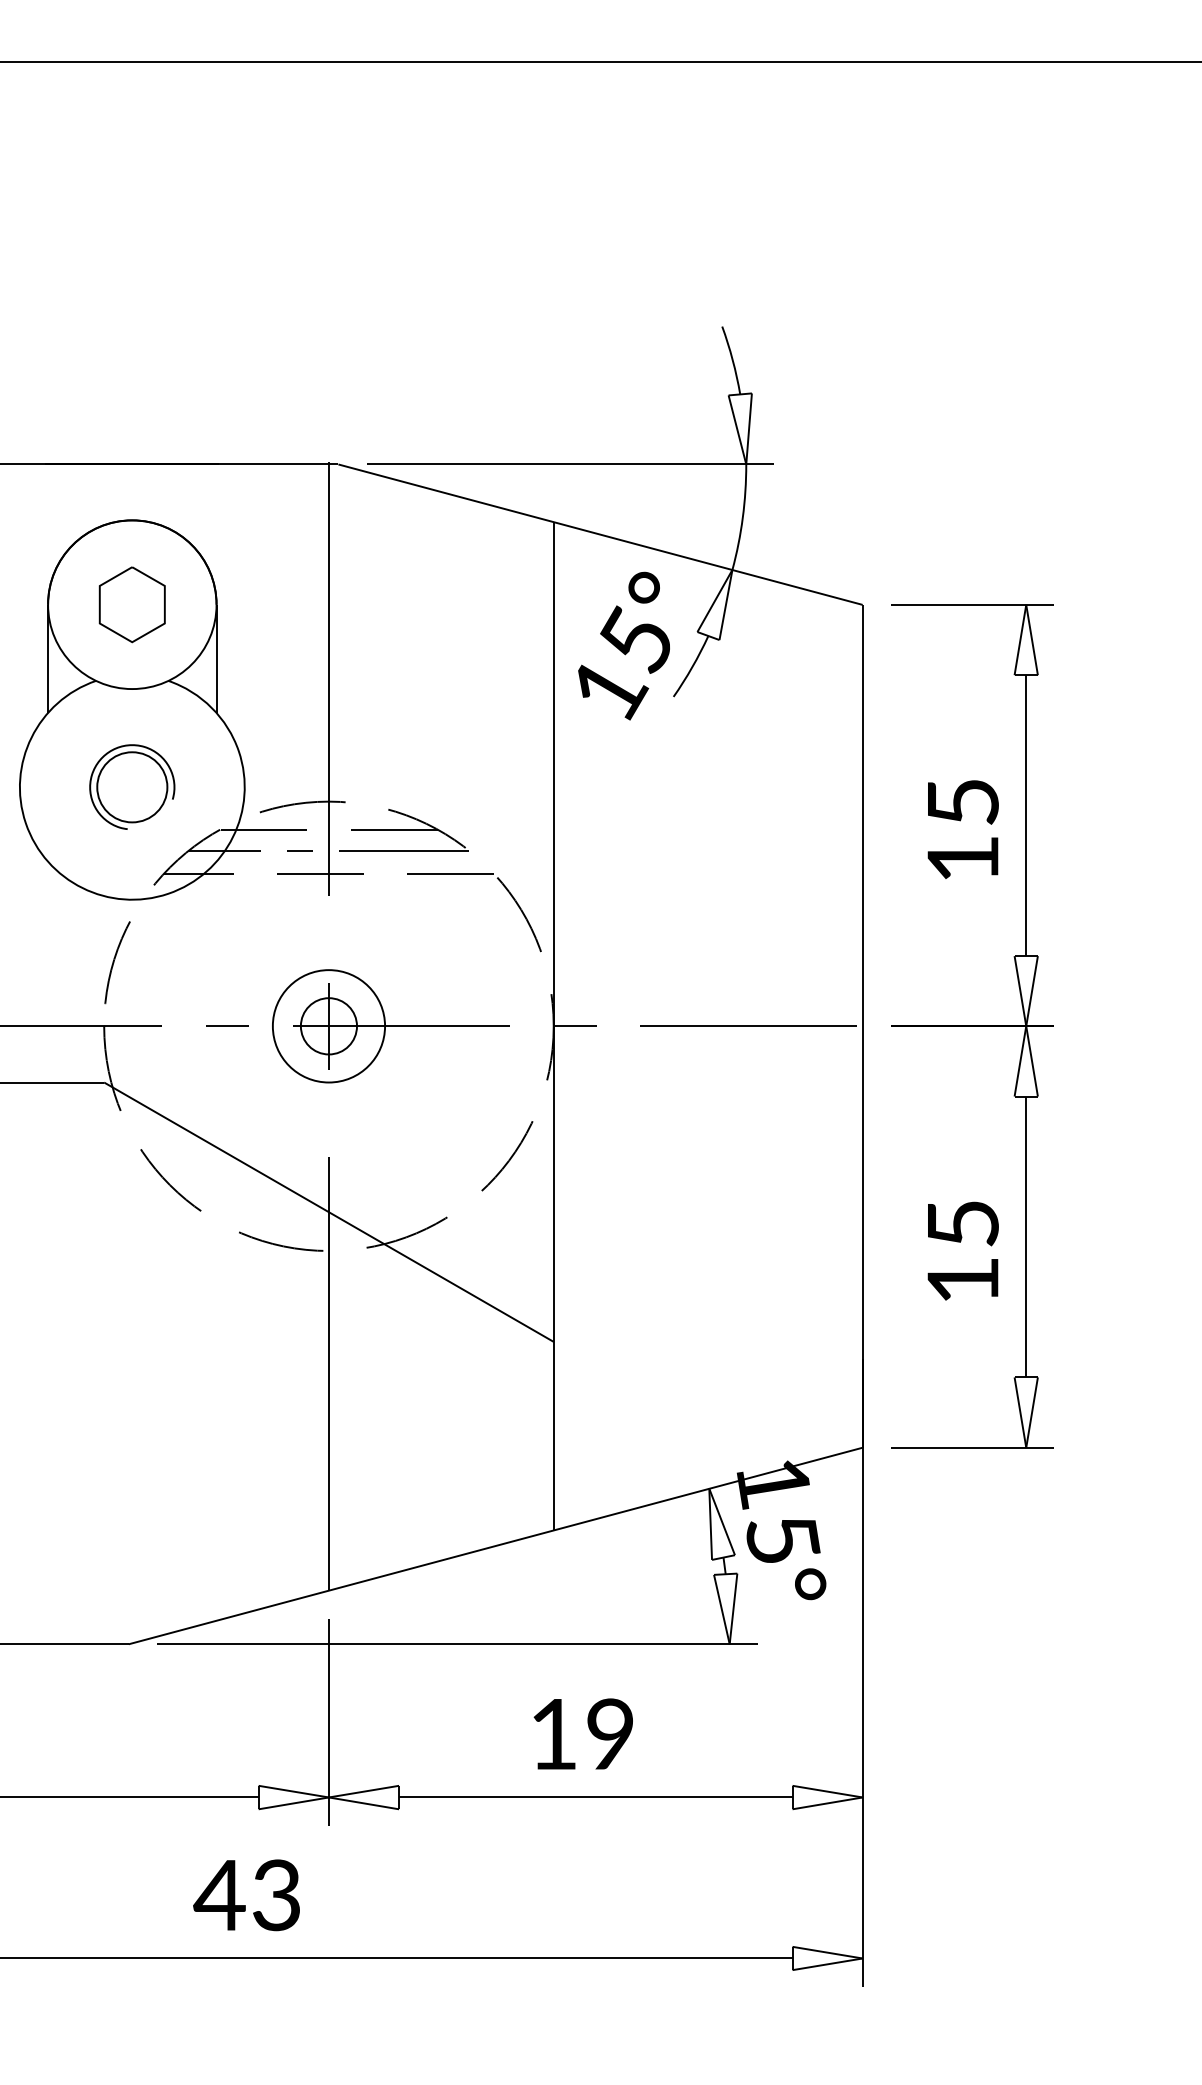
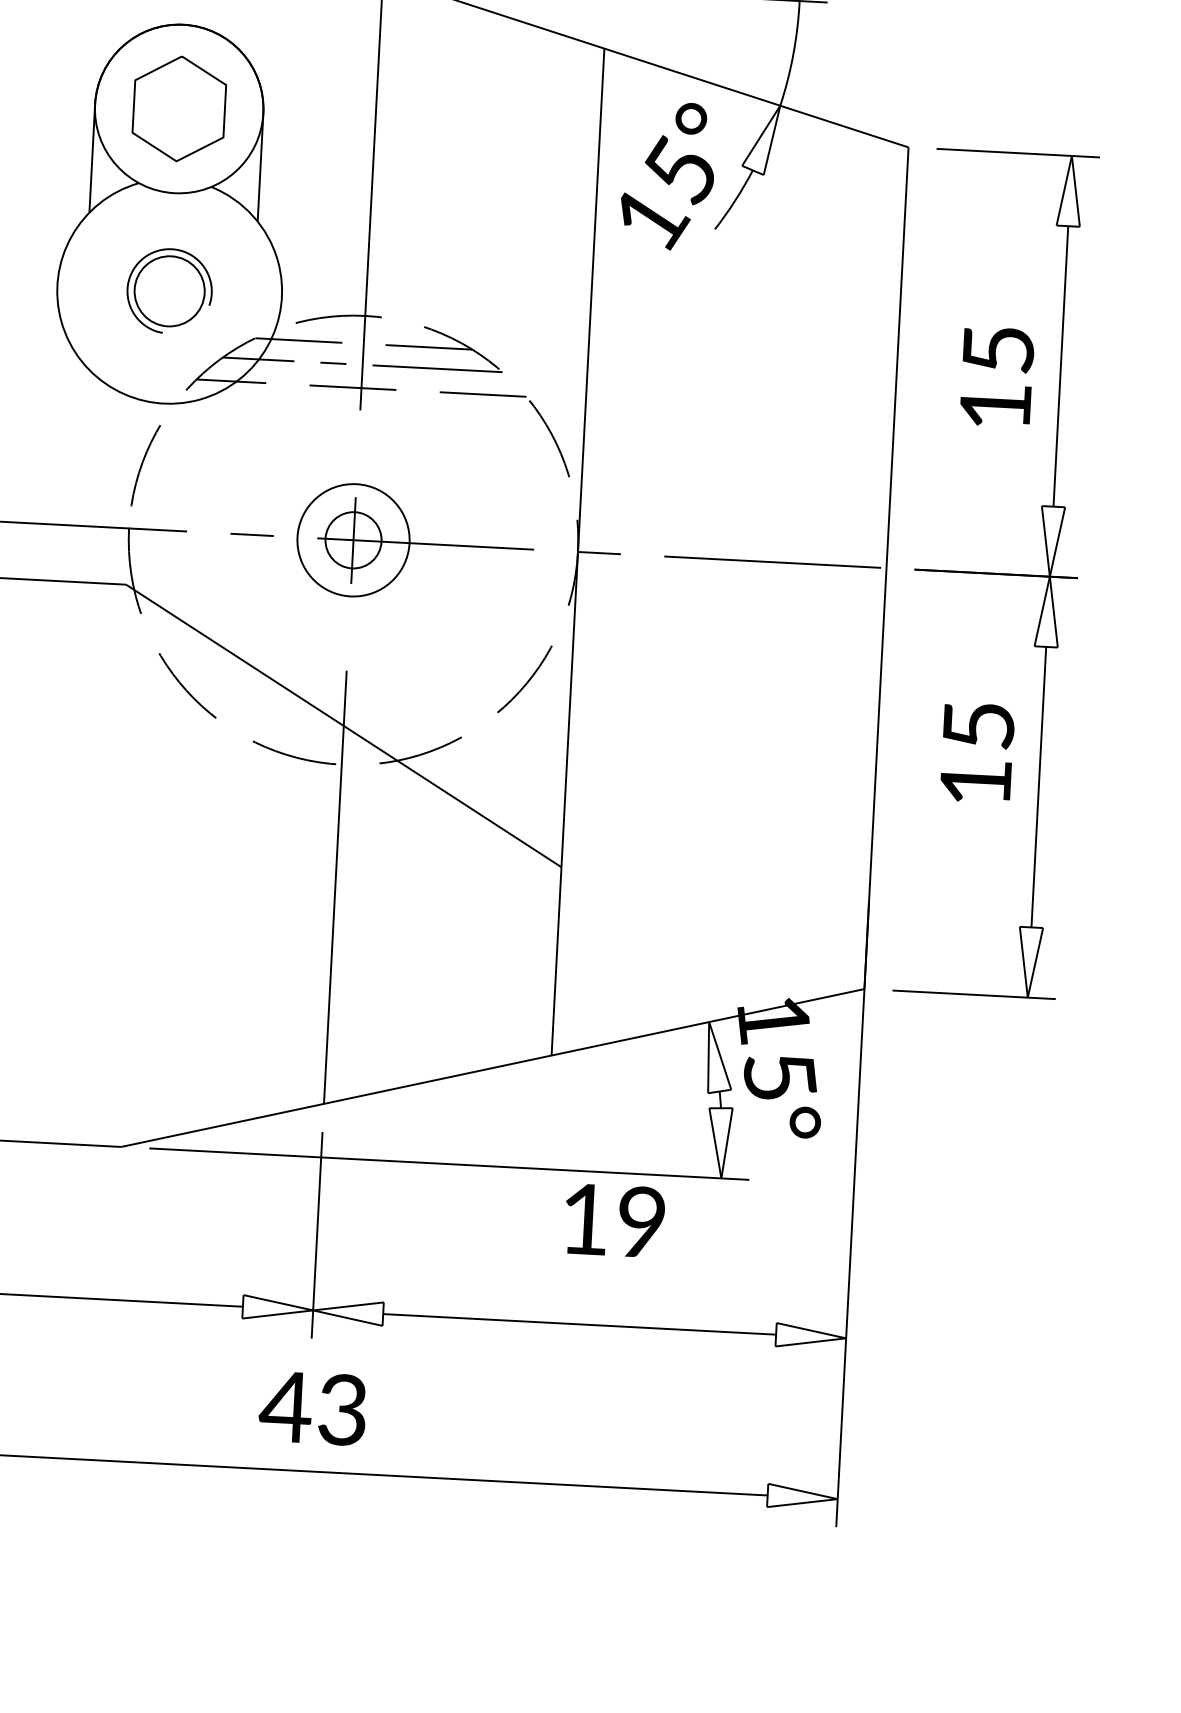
part: (131, 604) -> (178, 108), size x1.4
text: (962, 1250) -> (976, 752), moved
text: (582, 1733) -> (613, 1220), moved
text: (246, 1895) -> (312, 1408), moved

